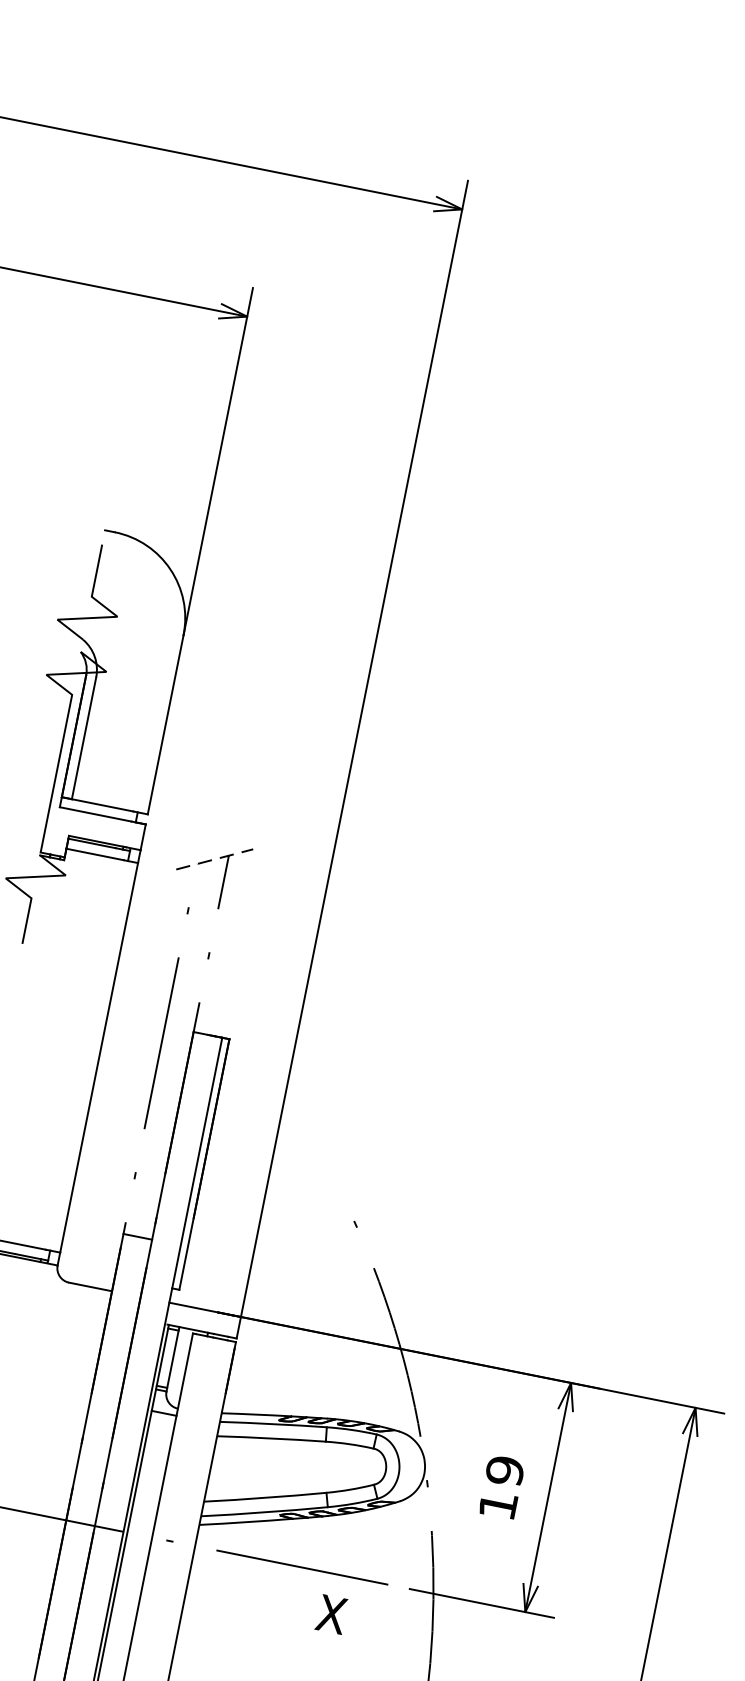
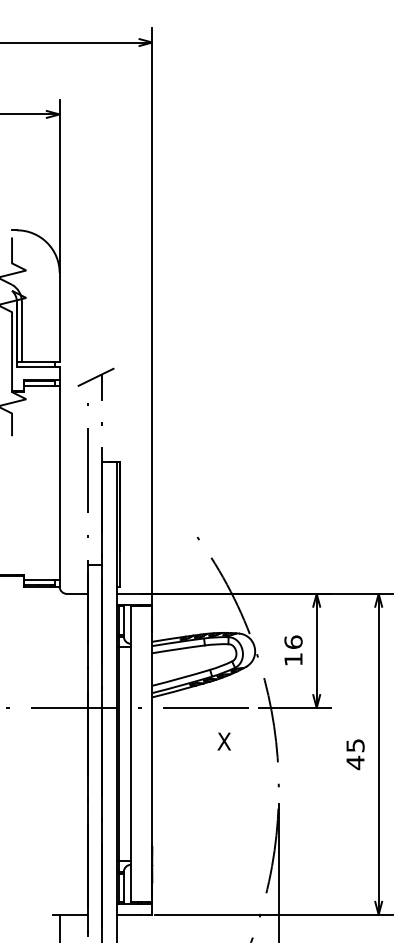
line: (215, 859) -> (96, 377), dashed -> solid
text: (504, 1471) -> (293, 642), 19 -> 16
text: (330, 1613) -> (223, 741), moved

